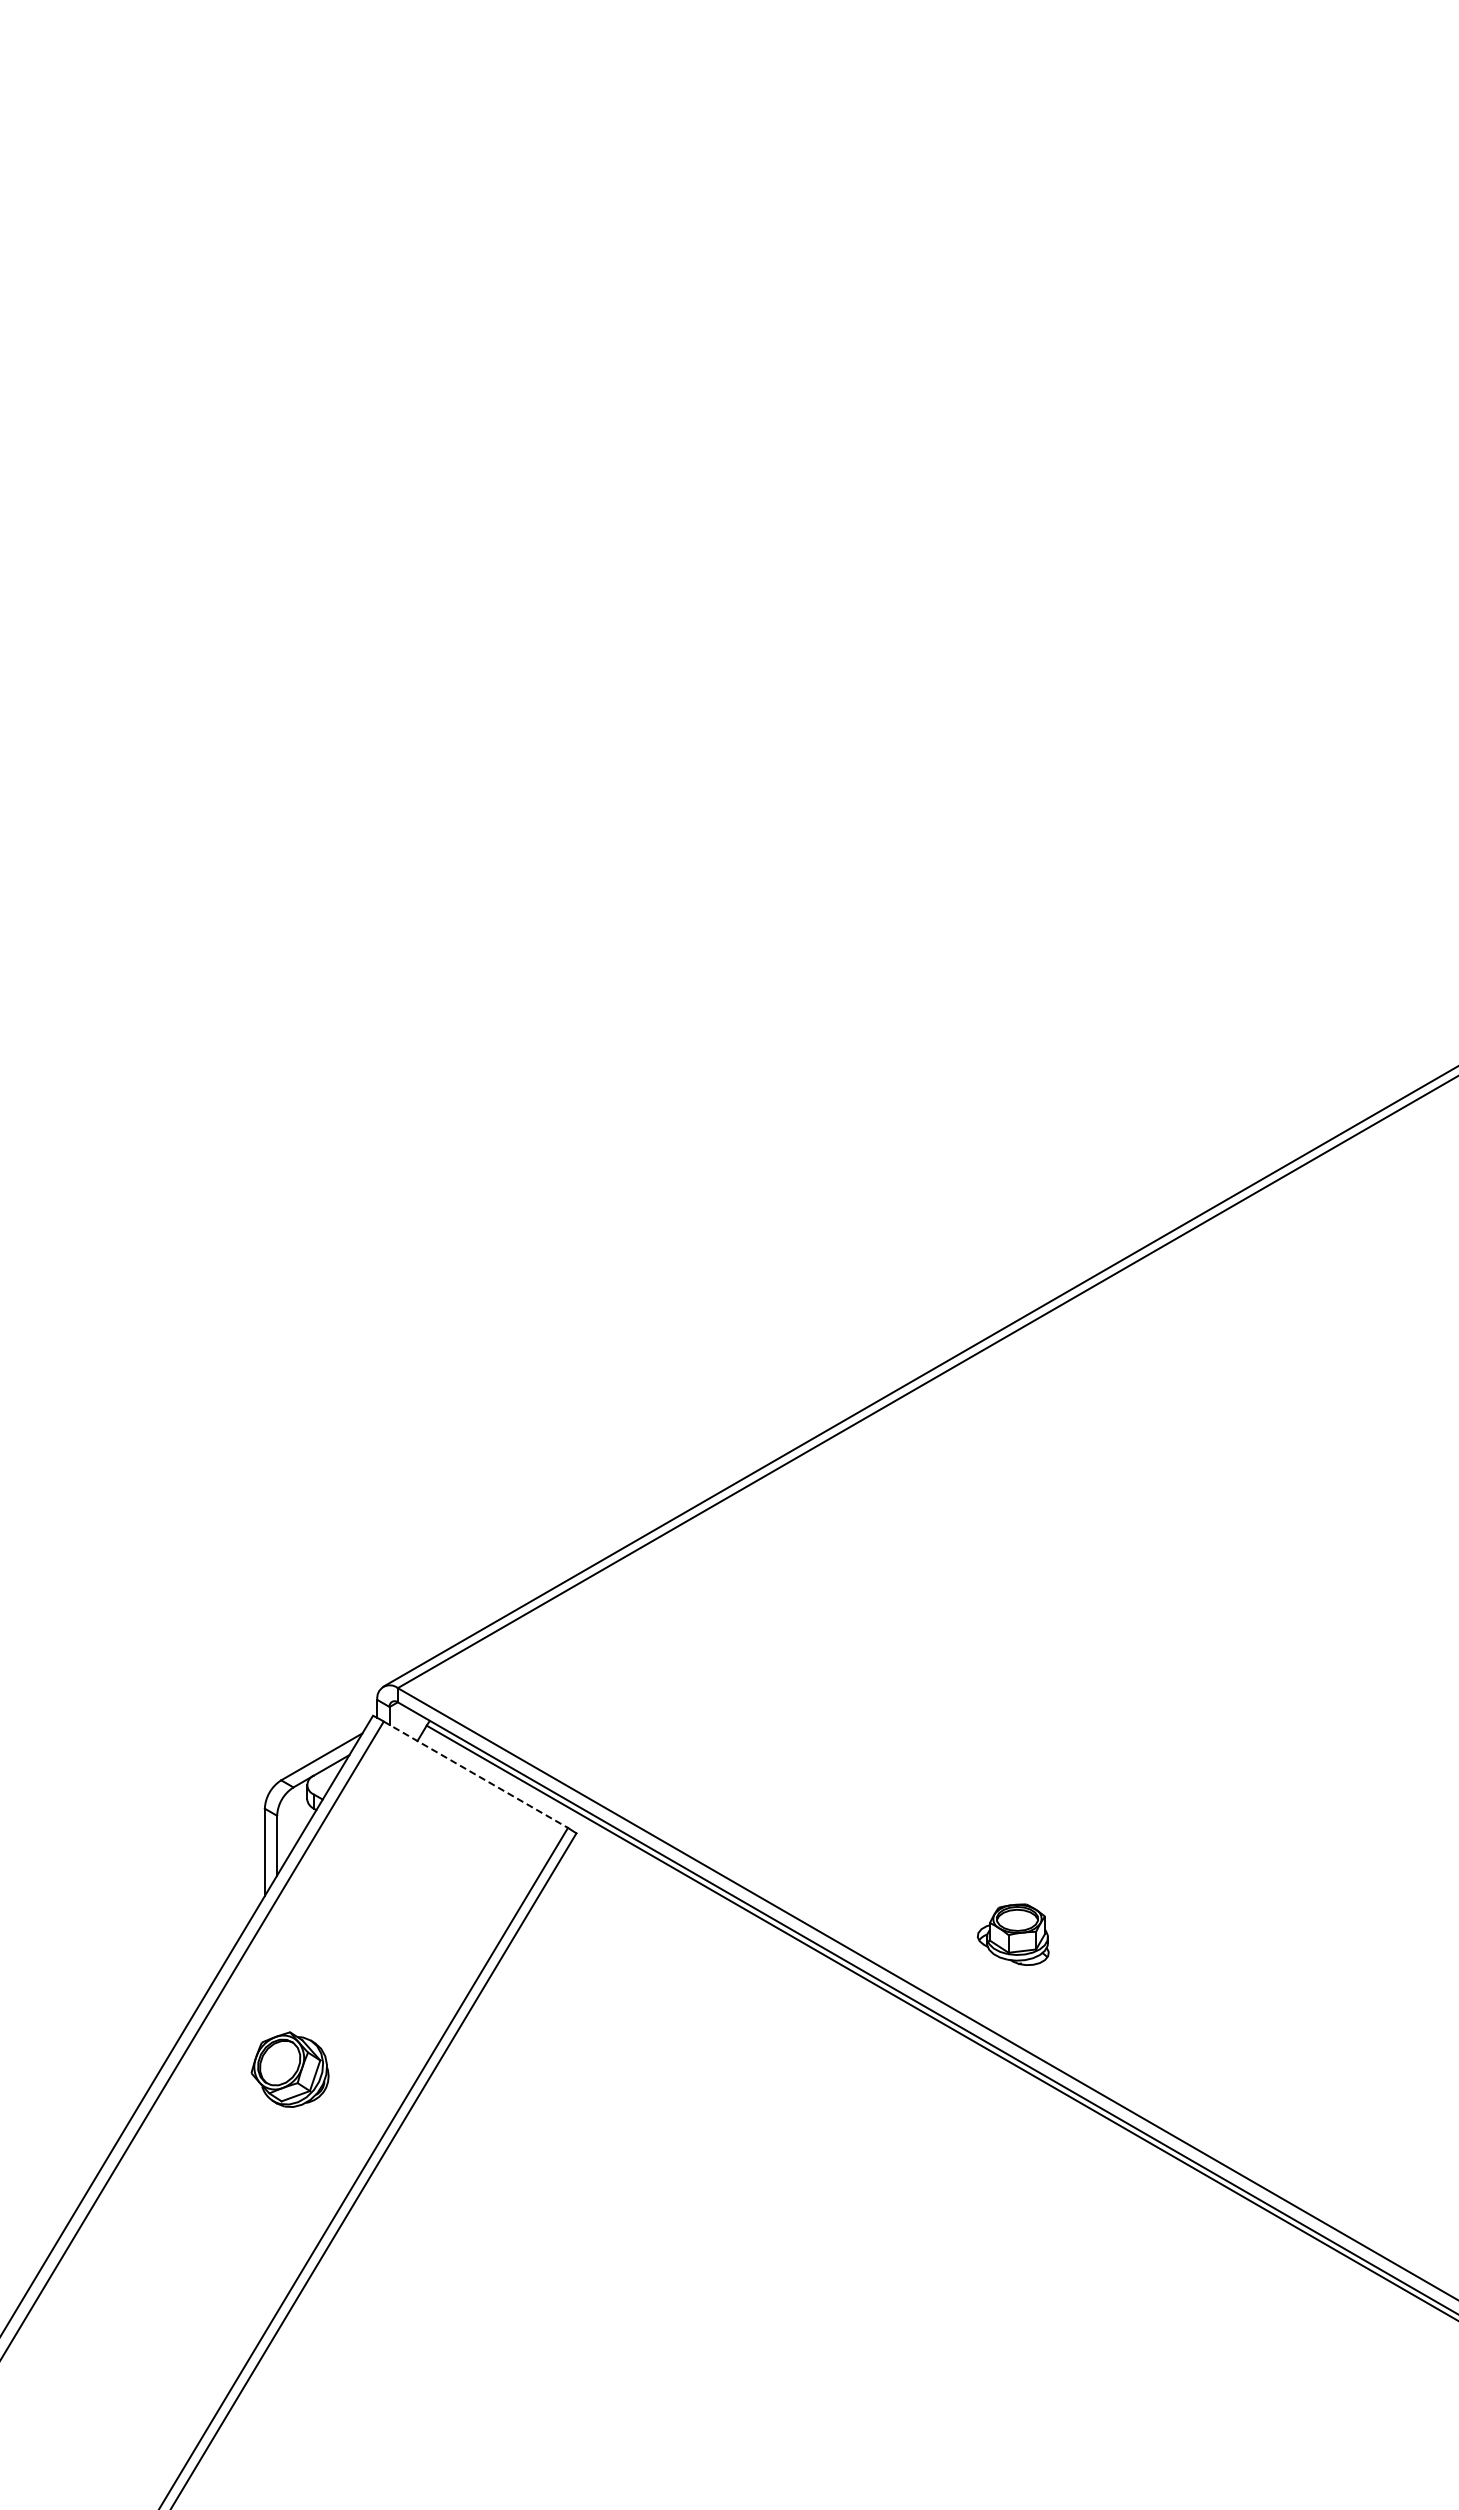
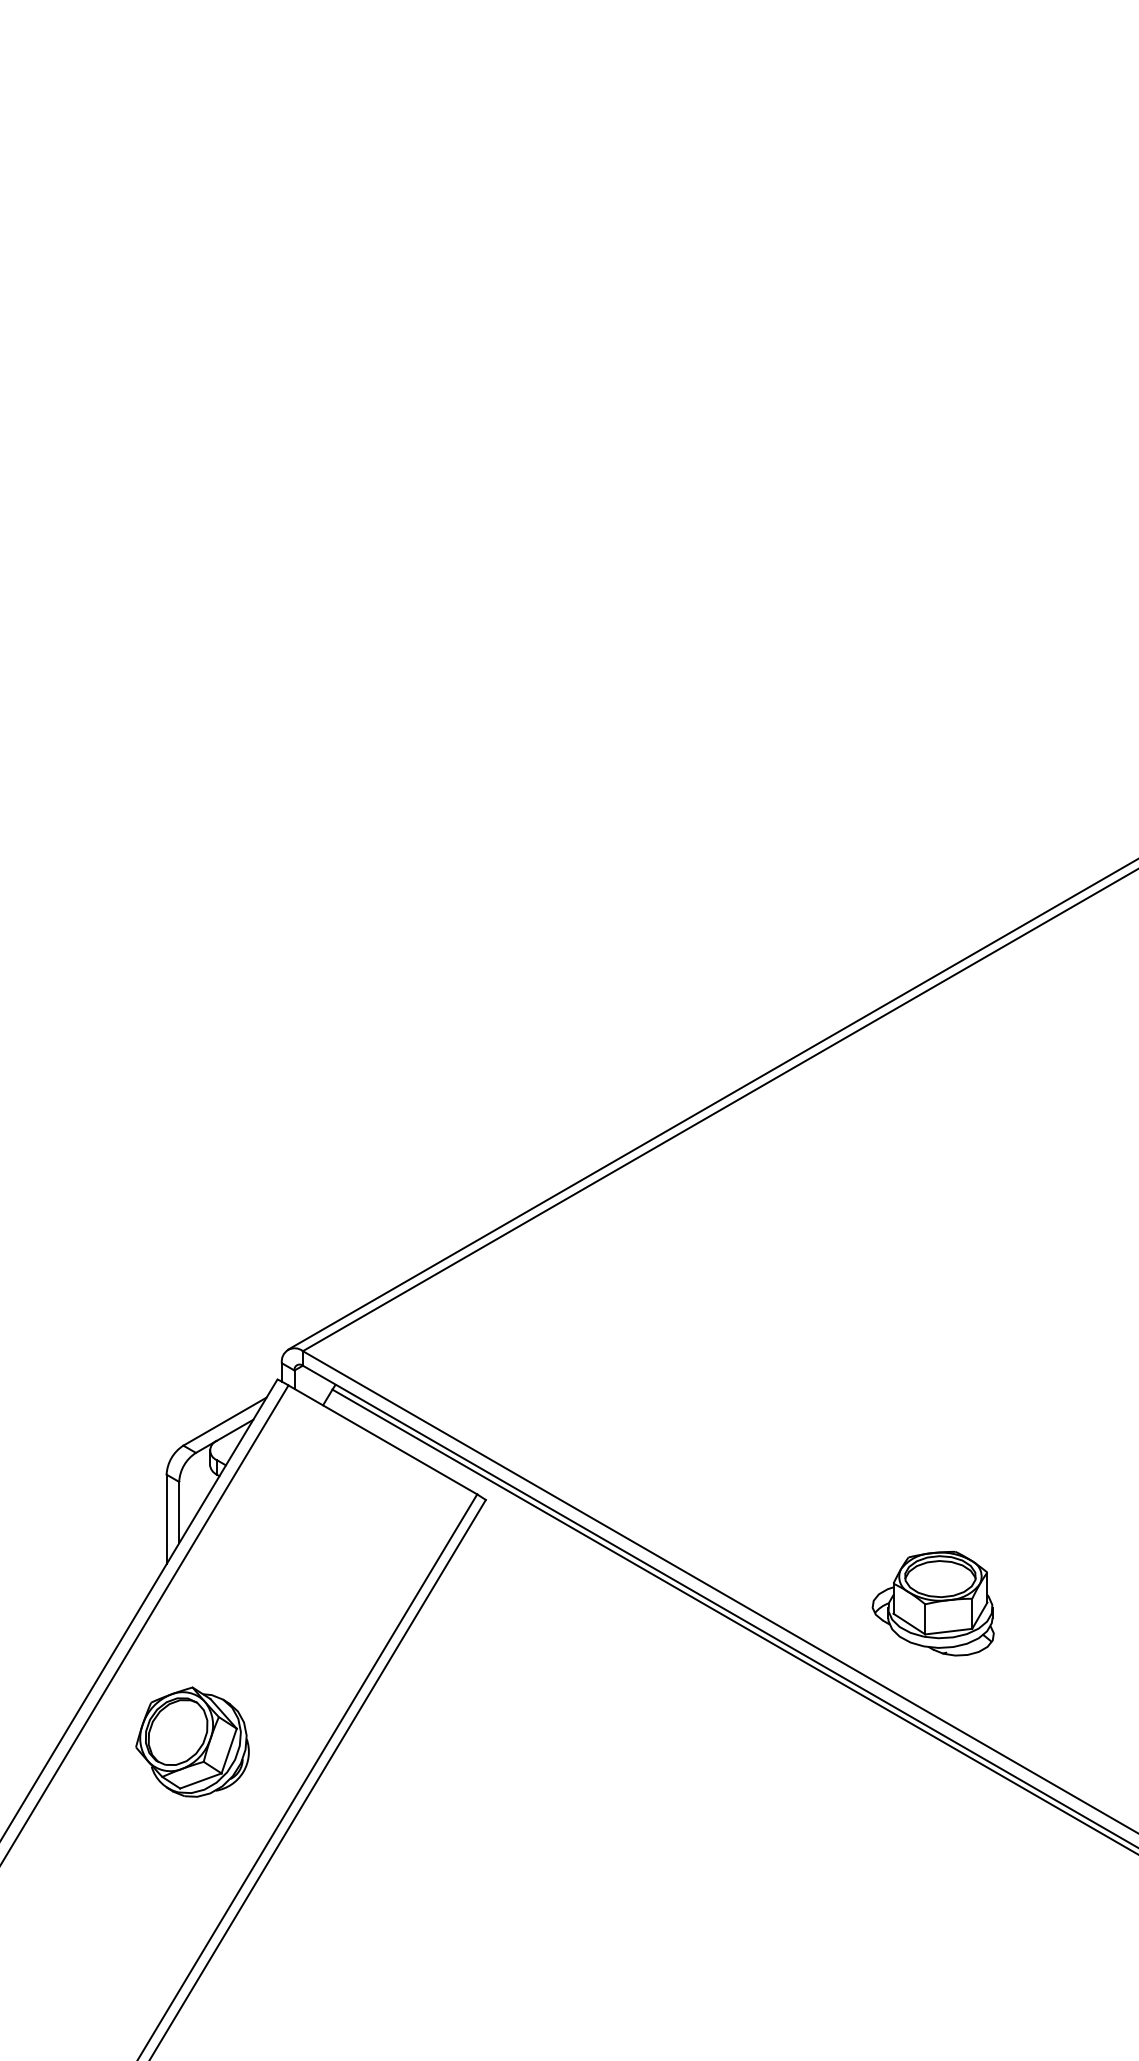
line: (476, 1775) -> (383, 1440), dashed -> solid
part: (1013, 1934) -> (933, 1603), size x1.67
part: (289, 2069) -> (191, 1741), size x1.43

